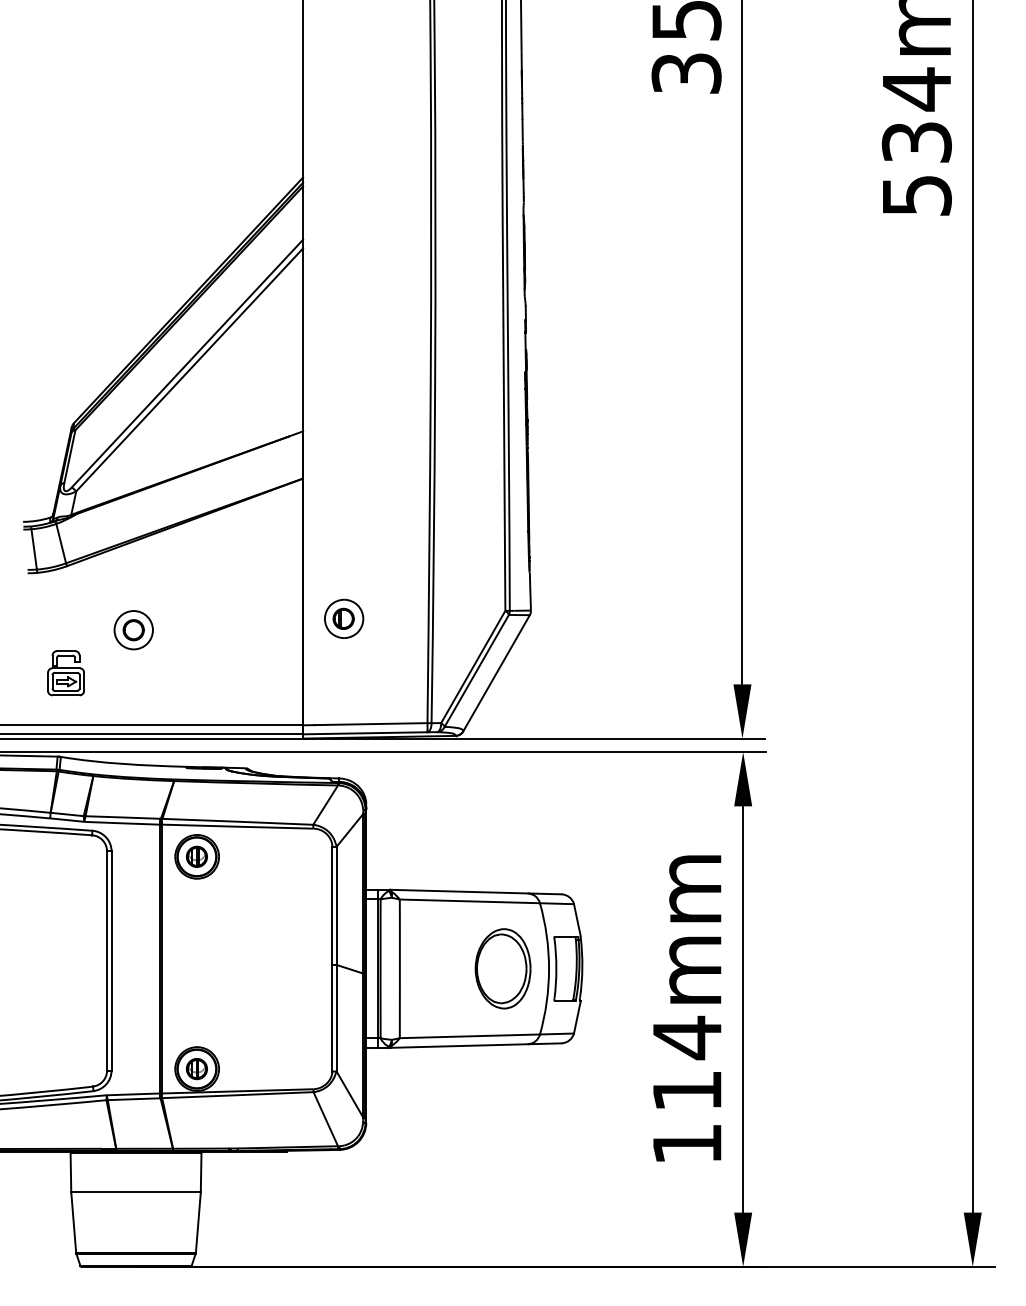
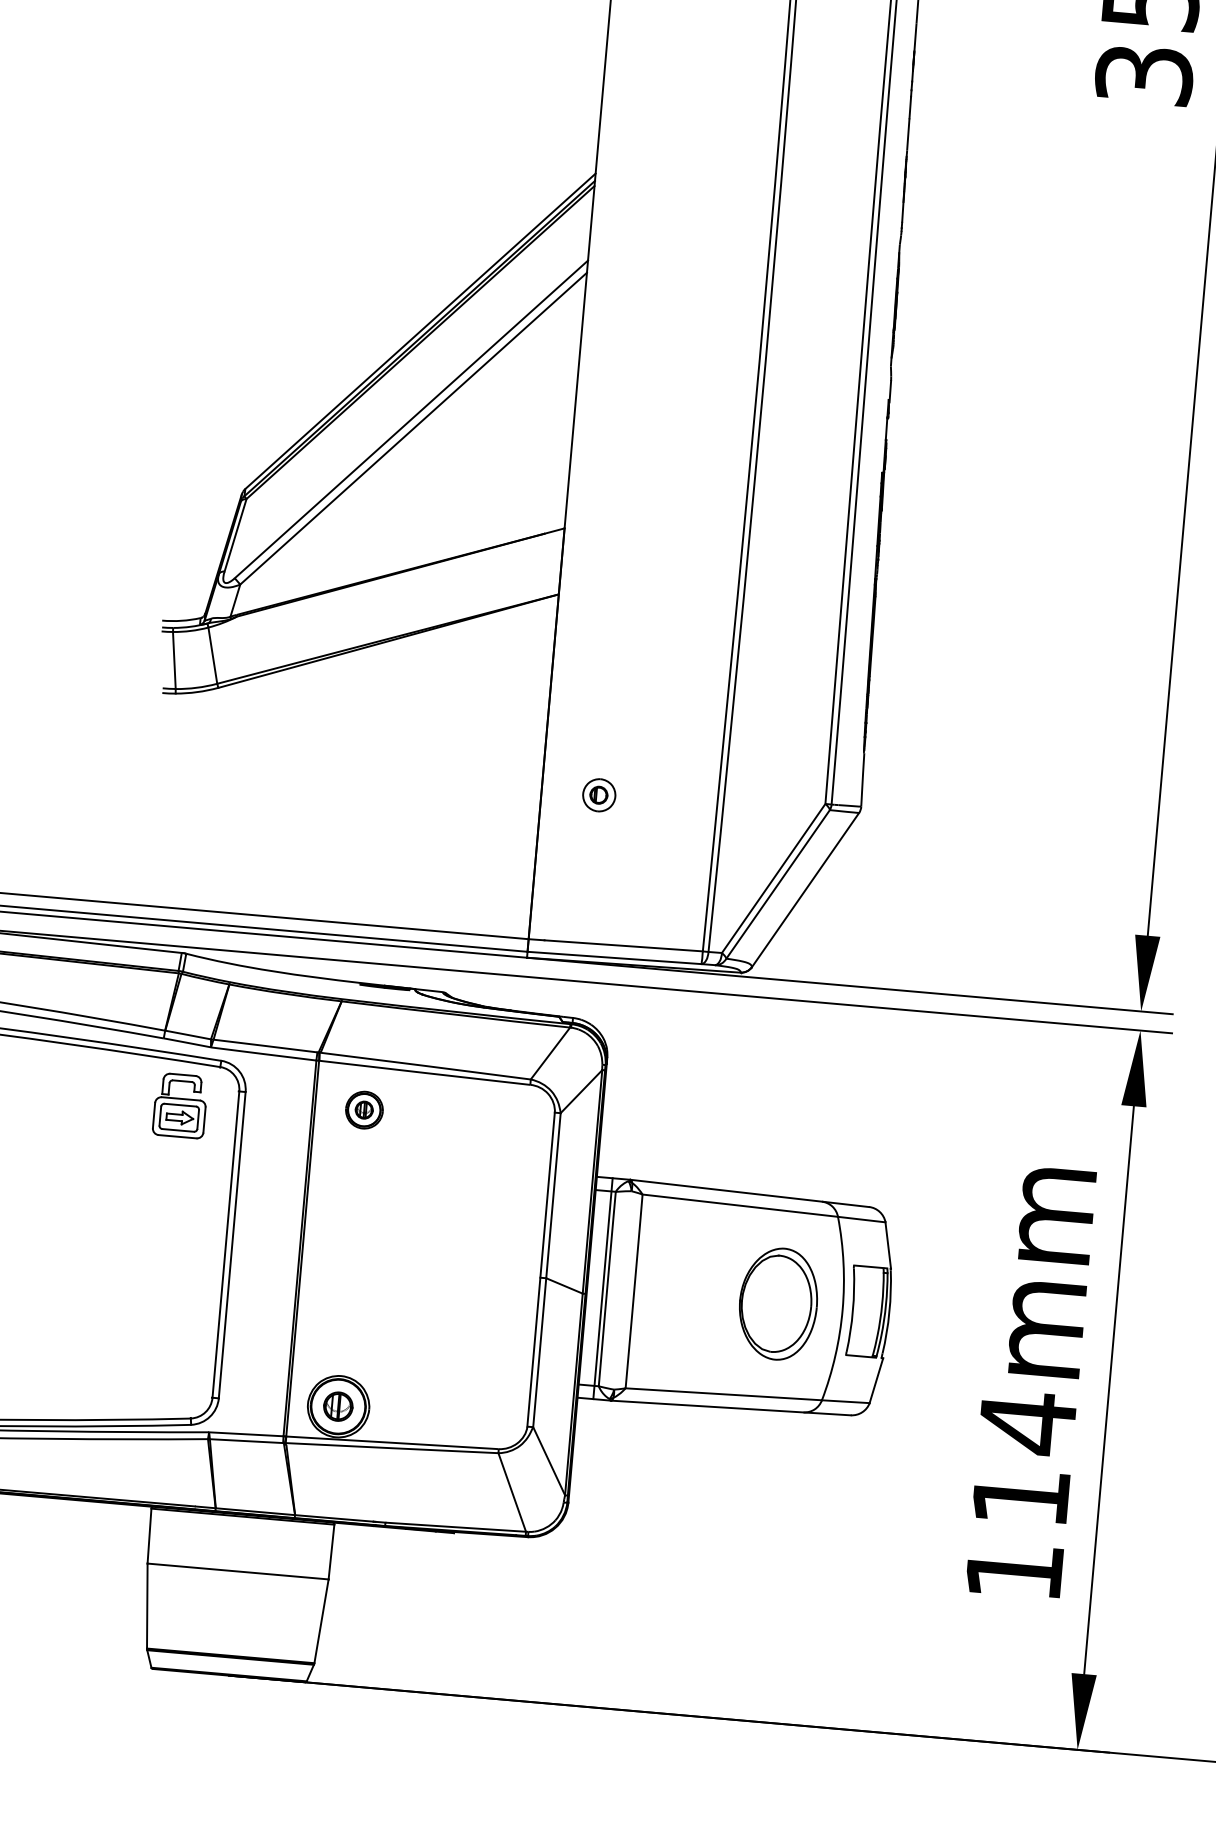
part: (344, 618) -> (599, 794), size x0.6
part: (133, 630) -> (303, 785), removed
part: (65, 673) -> (179, 1106), moved
part: (196, 856) -> (363, 1109), size x0.6

